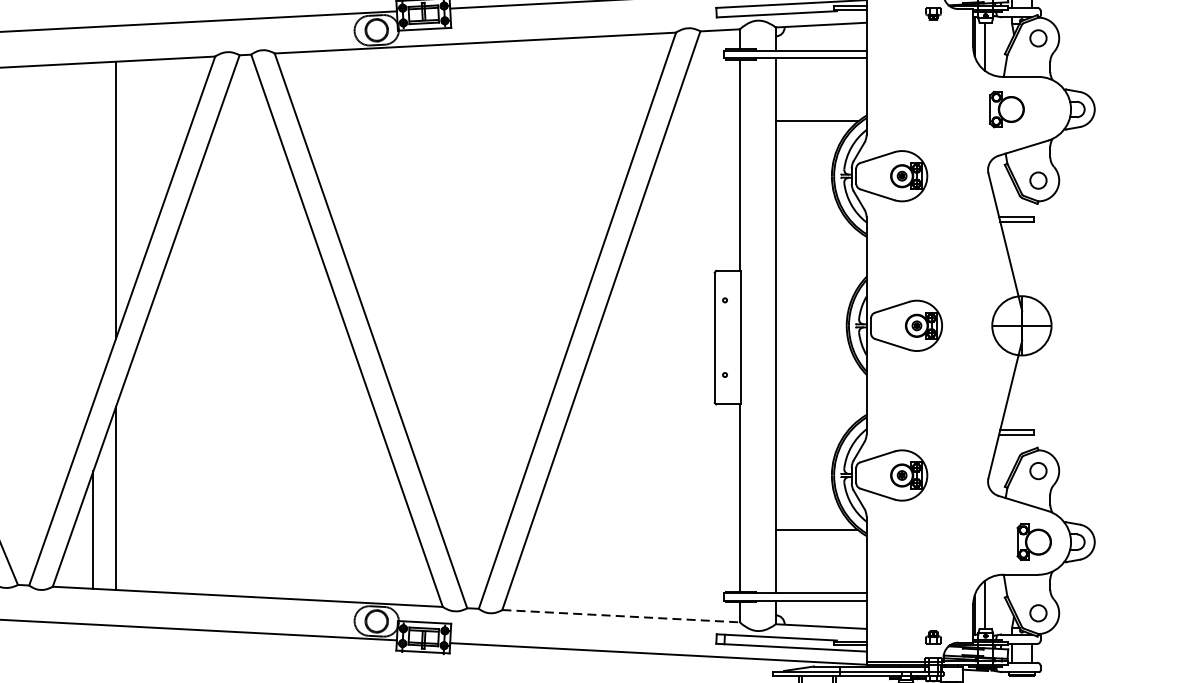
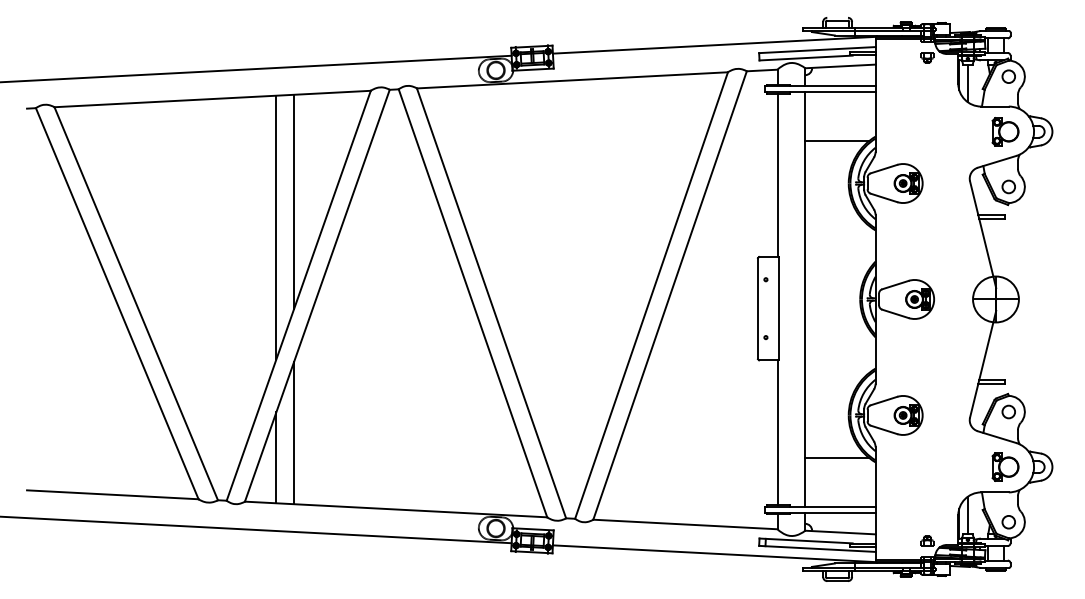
part: (1007, 109) -> (1005, 131), moved
line: (93, 232) -> (276, 227), added
line: (621, 616) -> (685, 524), dashed -> solid

